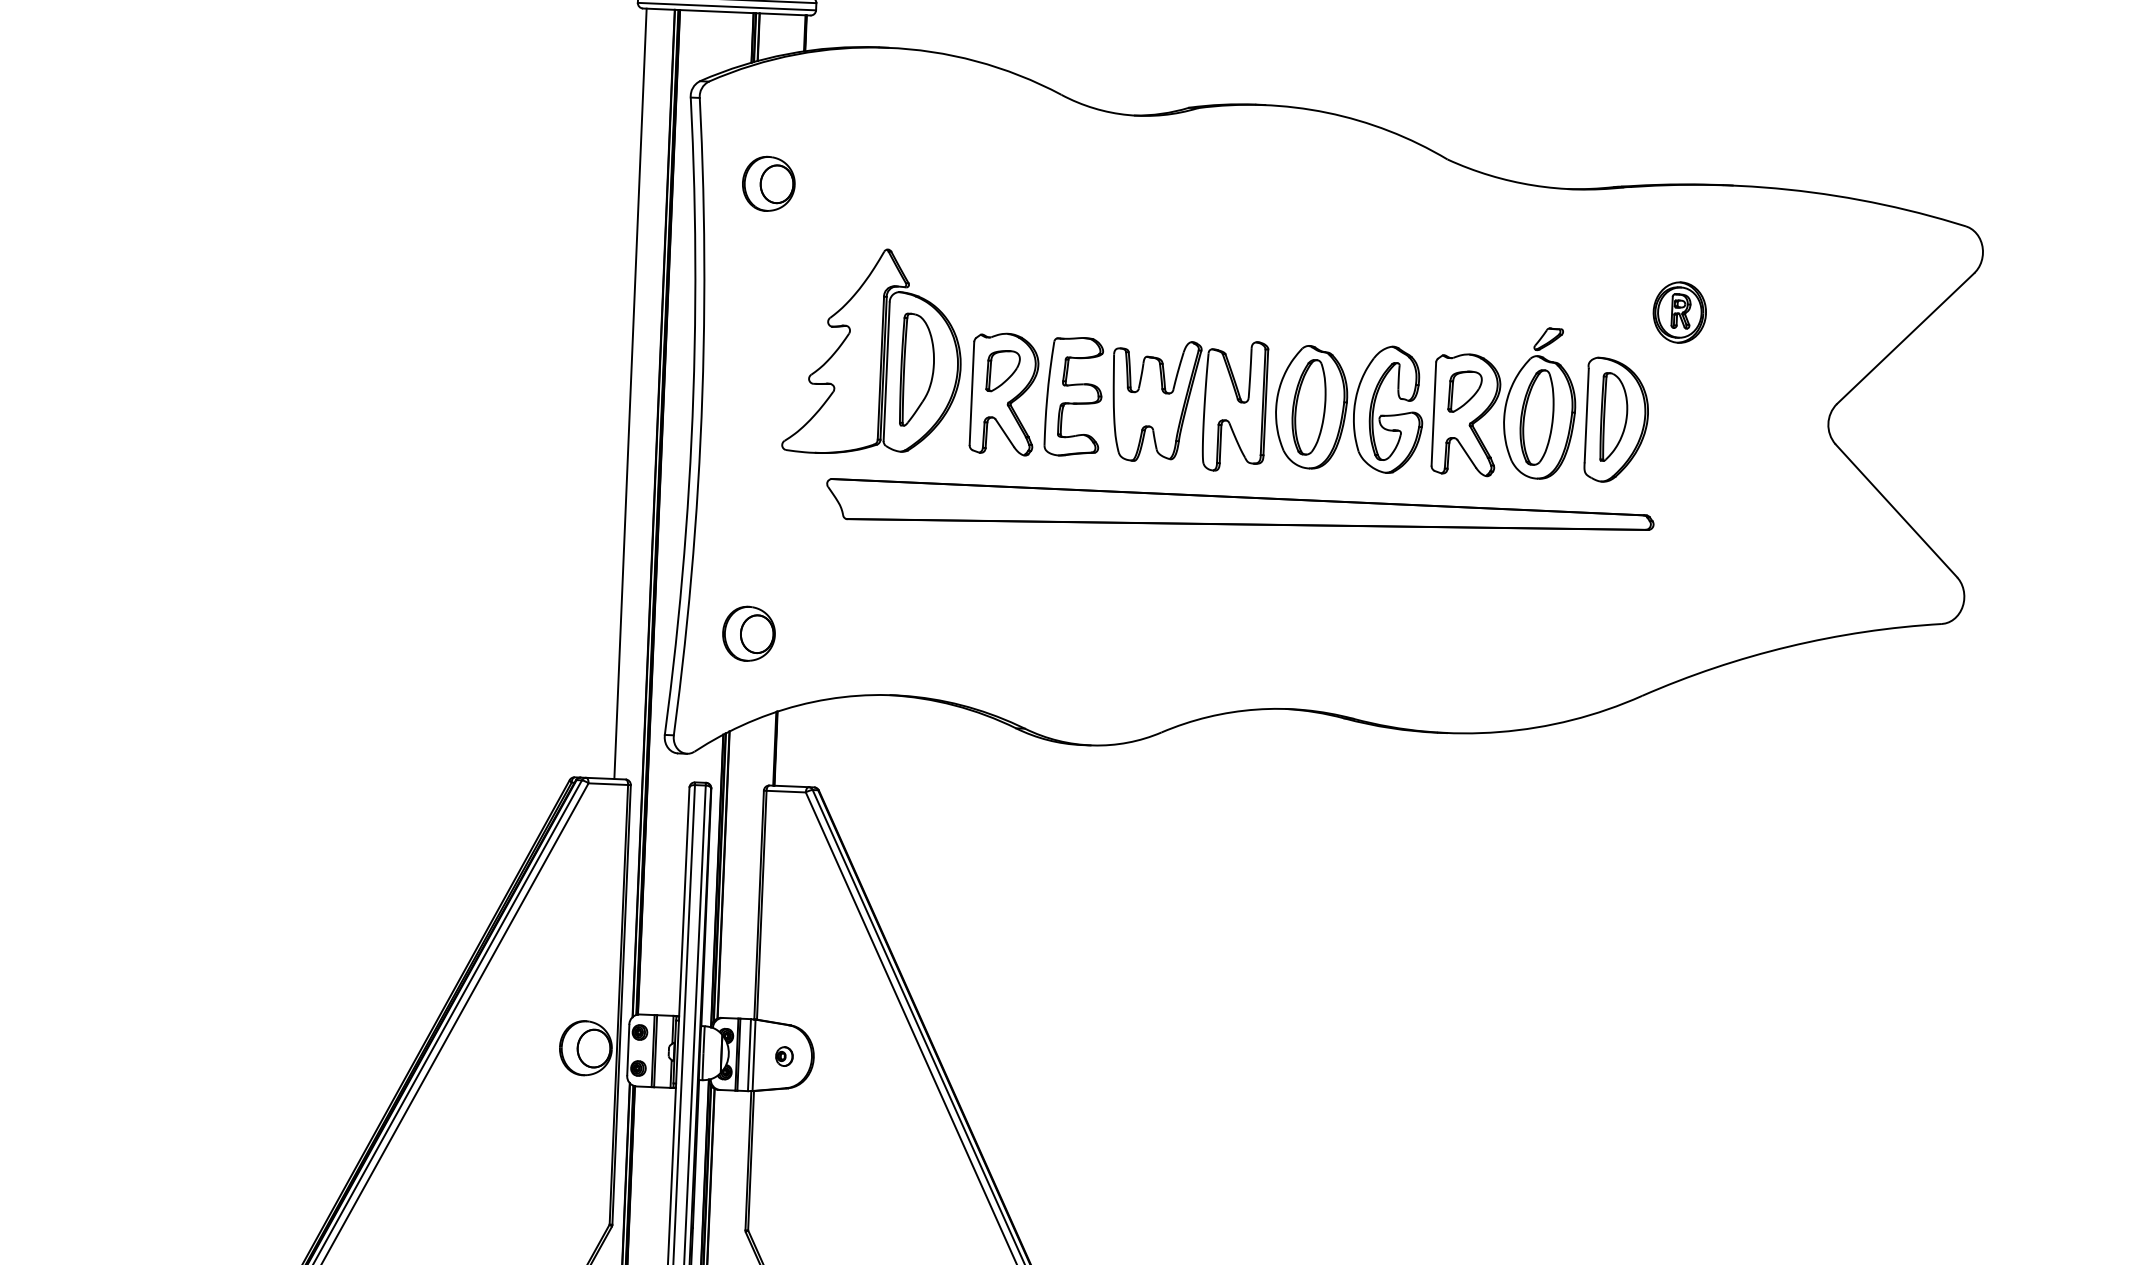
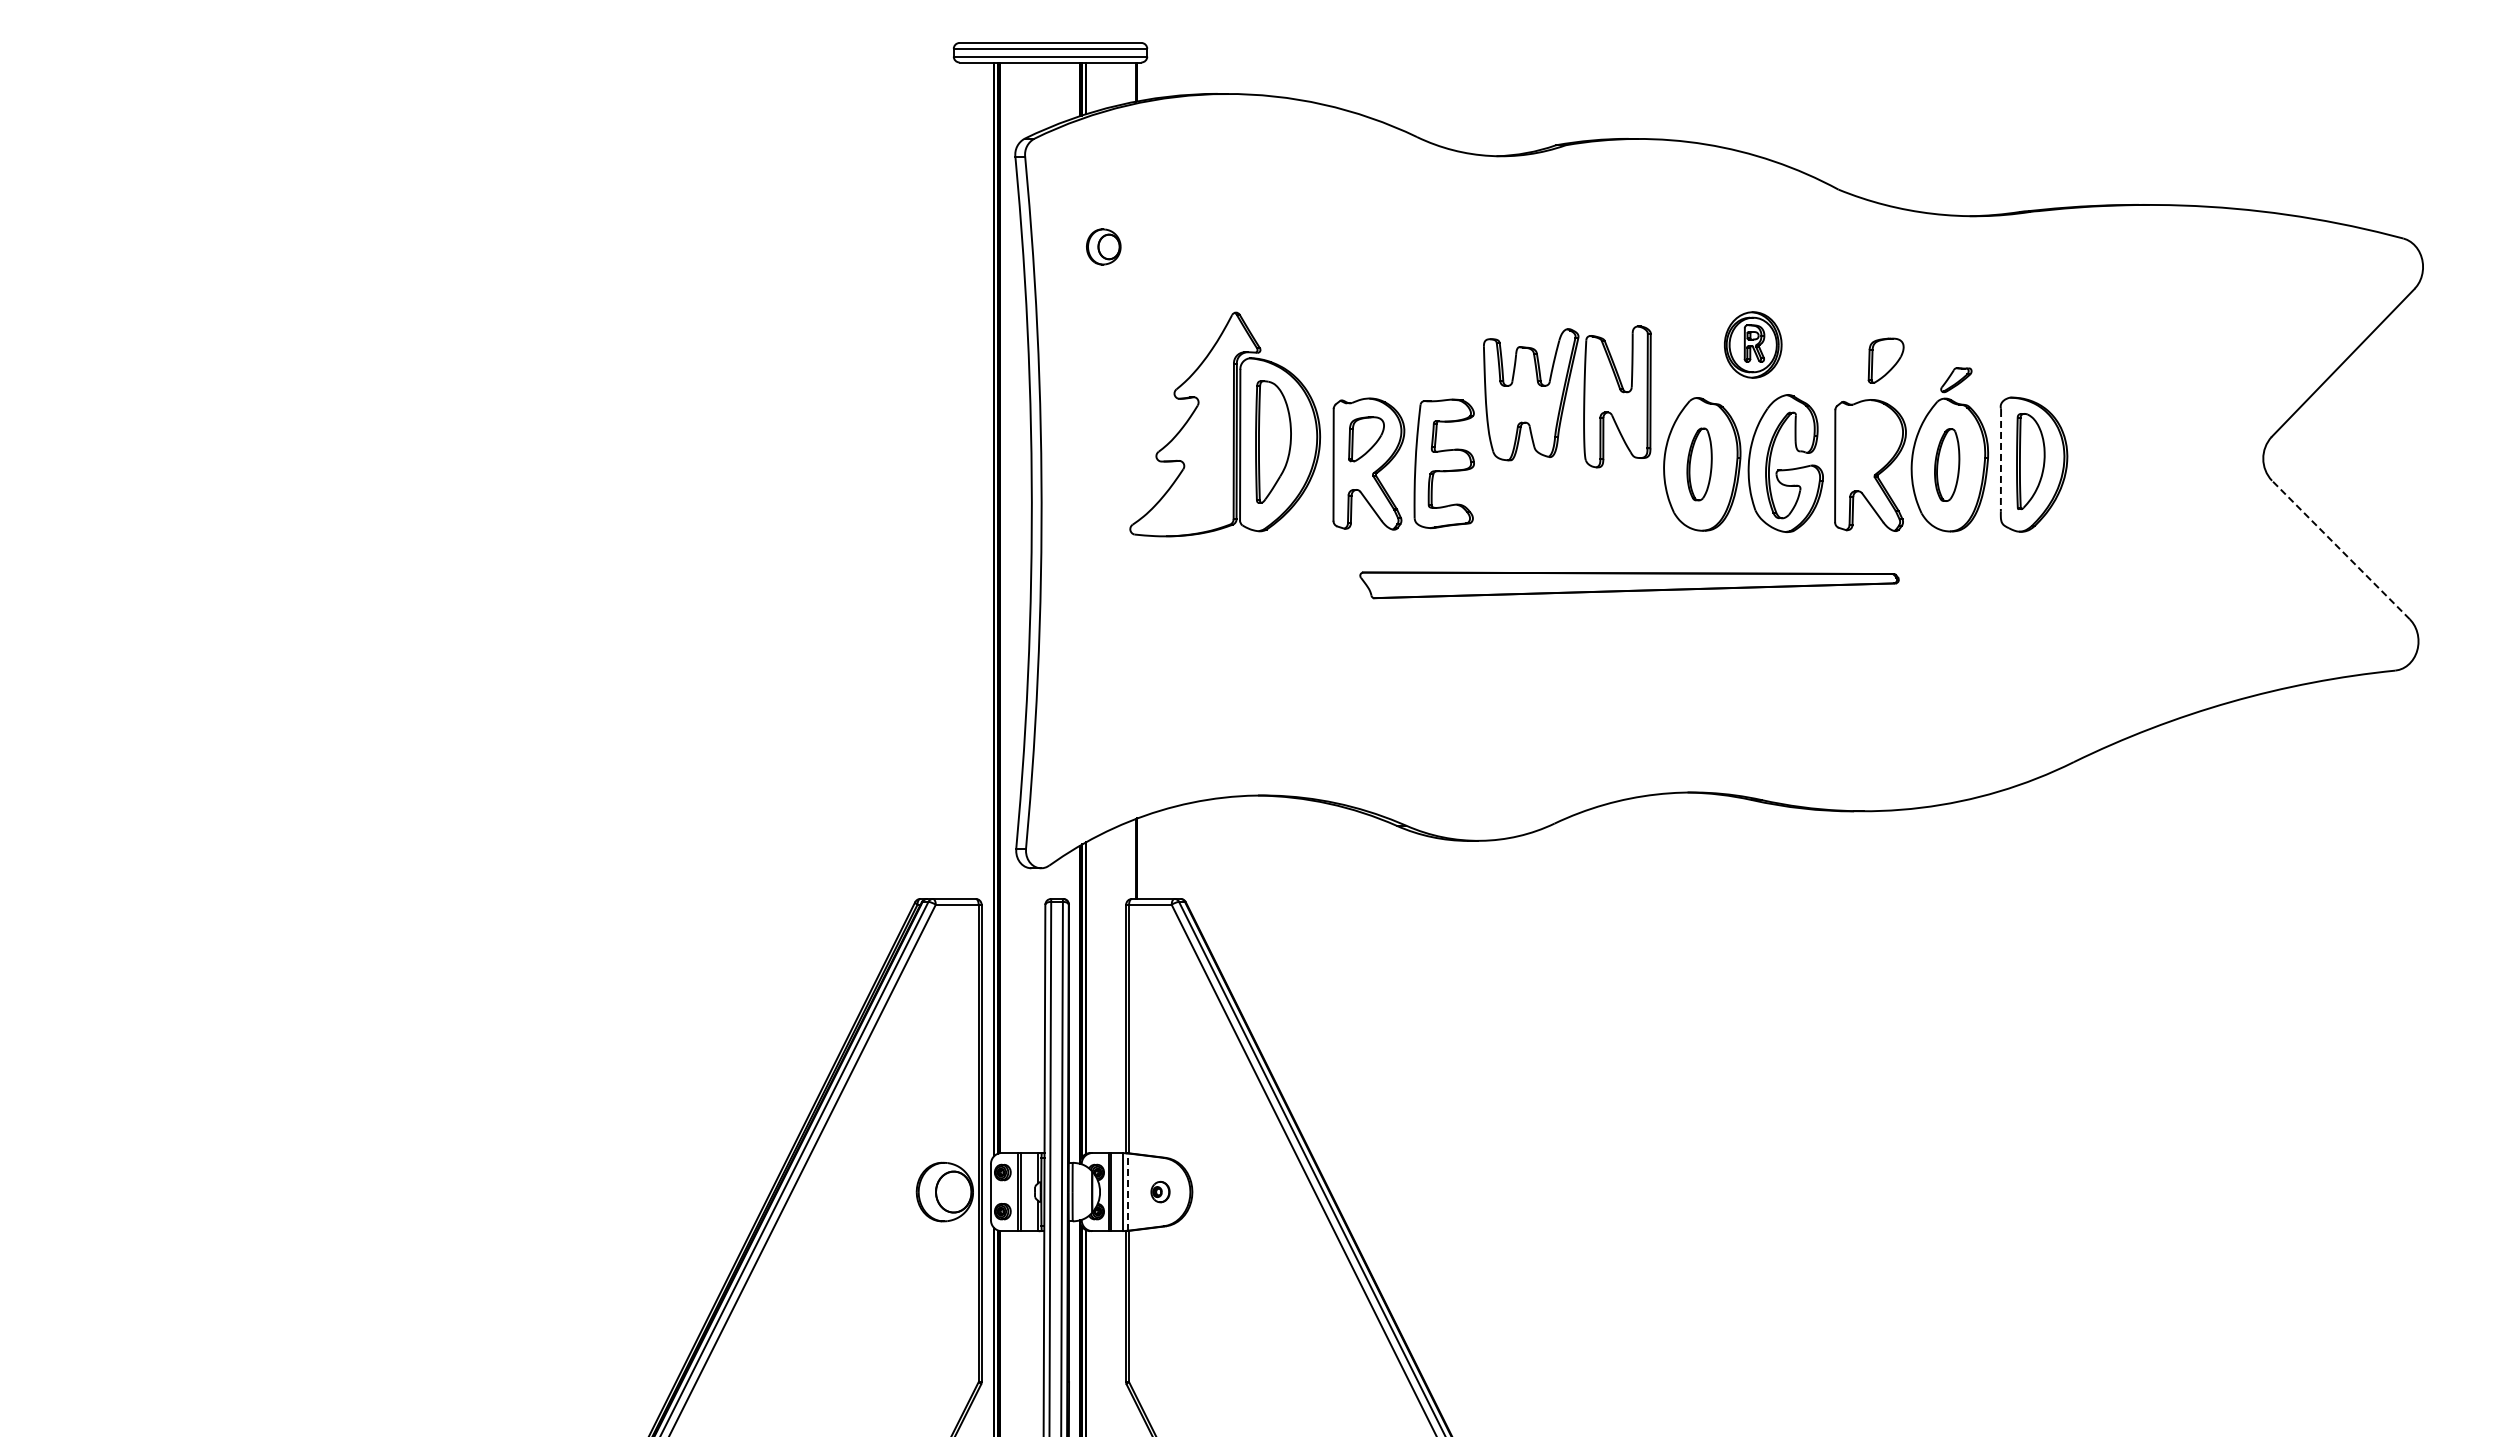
part: (768, 183) -> (1103, 246), size x0.6
part: (1680, 312) -> (1753, 344), moved
part: (1464, 391) -> (1885, 360), moved
line: (630, 393) -> (963, 480), removed
part: (1189, 404) -> (1567, 396), moved
part: (1308, 407) -> (1699, 464), size x0.7
line: (1586, 415) -> (2000, 460), solid -> dashed
part: (1536, 416) -> (1946, 464), size x0.7
line: (1895, 511) -> (2340, 550), solid -> dashed
part: (1239, 516) -> (1629, 585), size x0.6
part: (748, 633) -> (1102, 735), removed
line: (754, 1055) -> (1127, 1192), solid -> dashed

